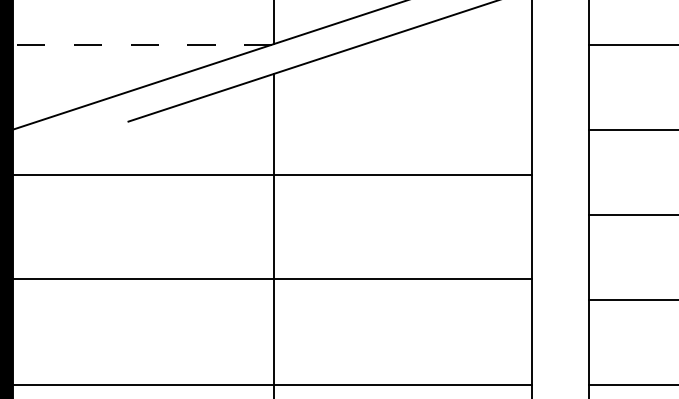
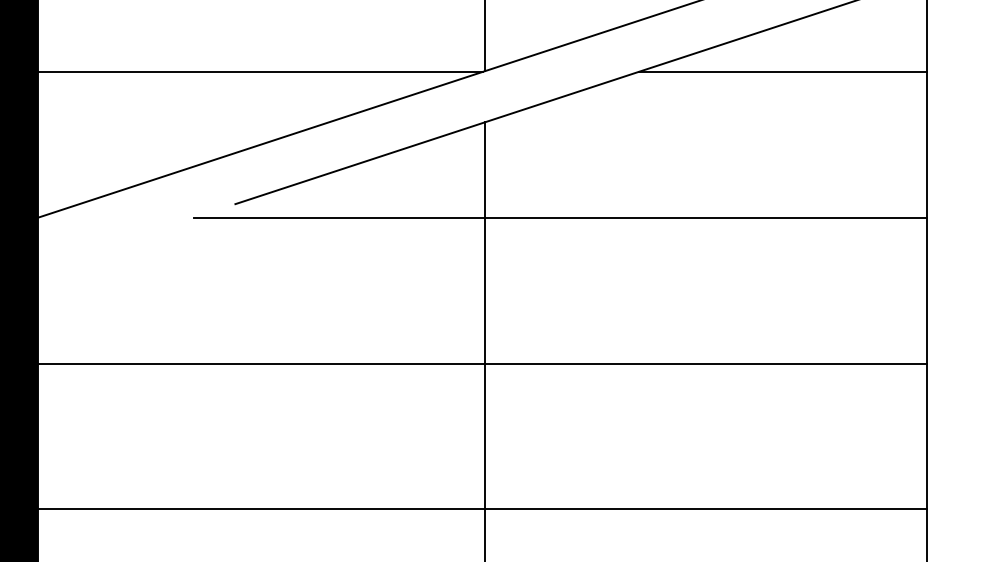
line: (142, 44) -> (260, 71), dashed -> solid
line: (447, 44) -> (782, 71), added
line: (317, 129) -> (559, 217), added
line: (271, 174) -> (481, 363), moved
line: (271, 278) -> (481, 508), moved

